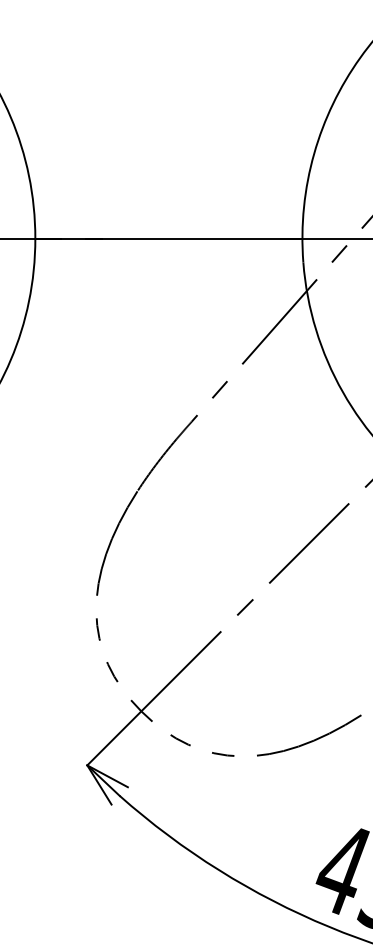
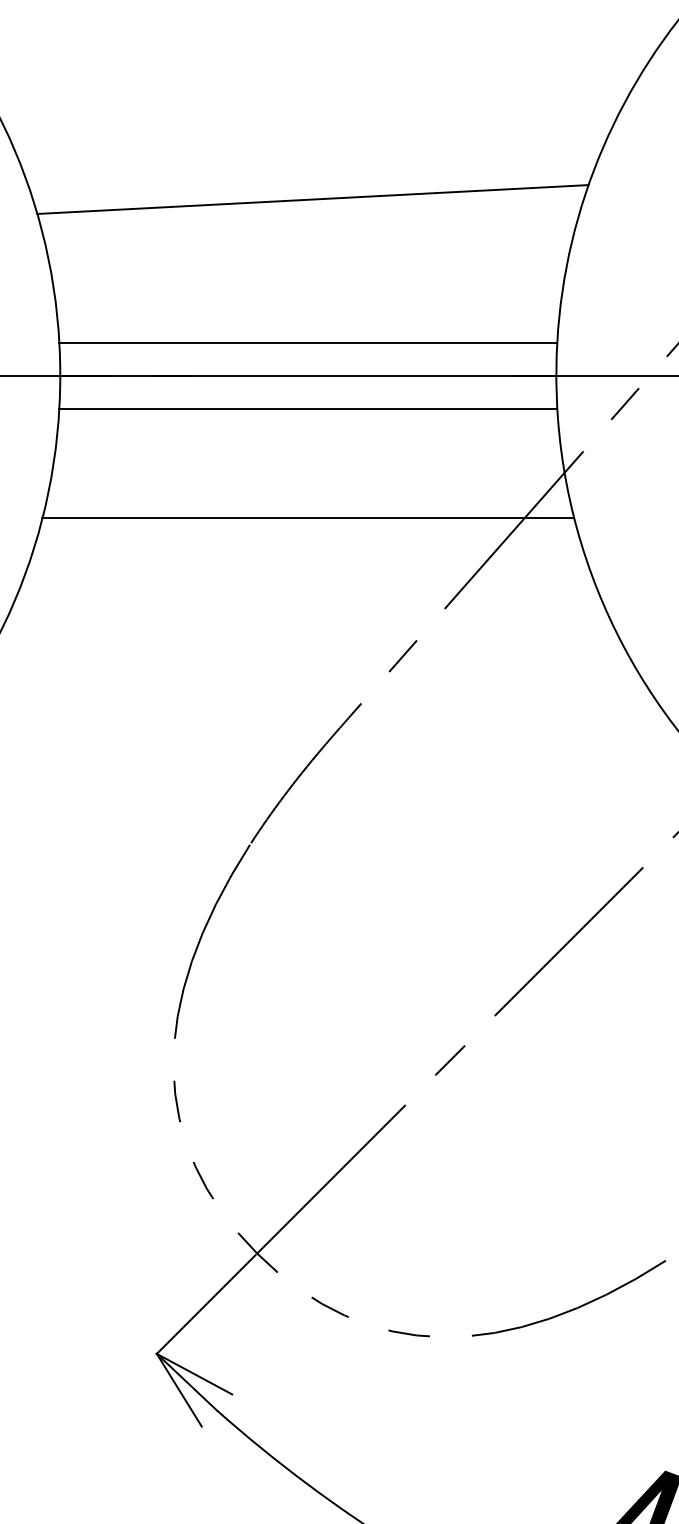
line: (170, 143) -> (311, 198), added
line: (168, 220) -> (307, 341), added
line: (168, 256) -> (307, 408), added
line: (168, 315) -> (307, 518), added

